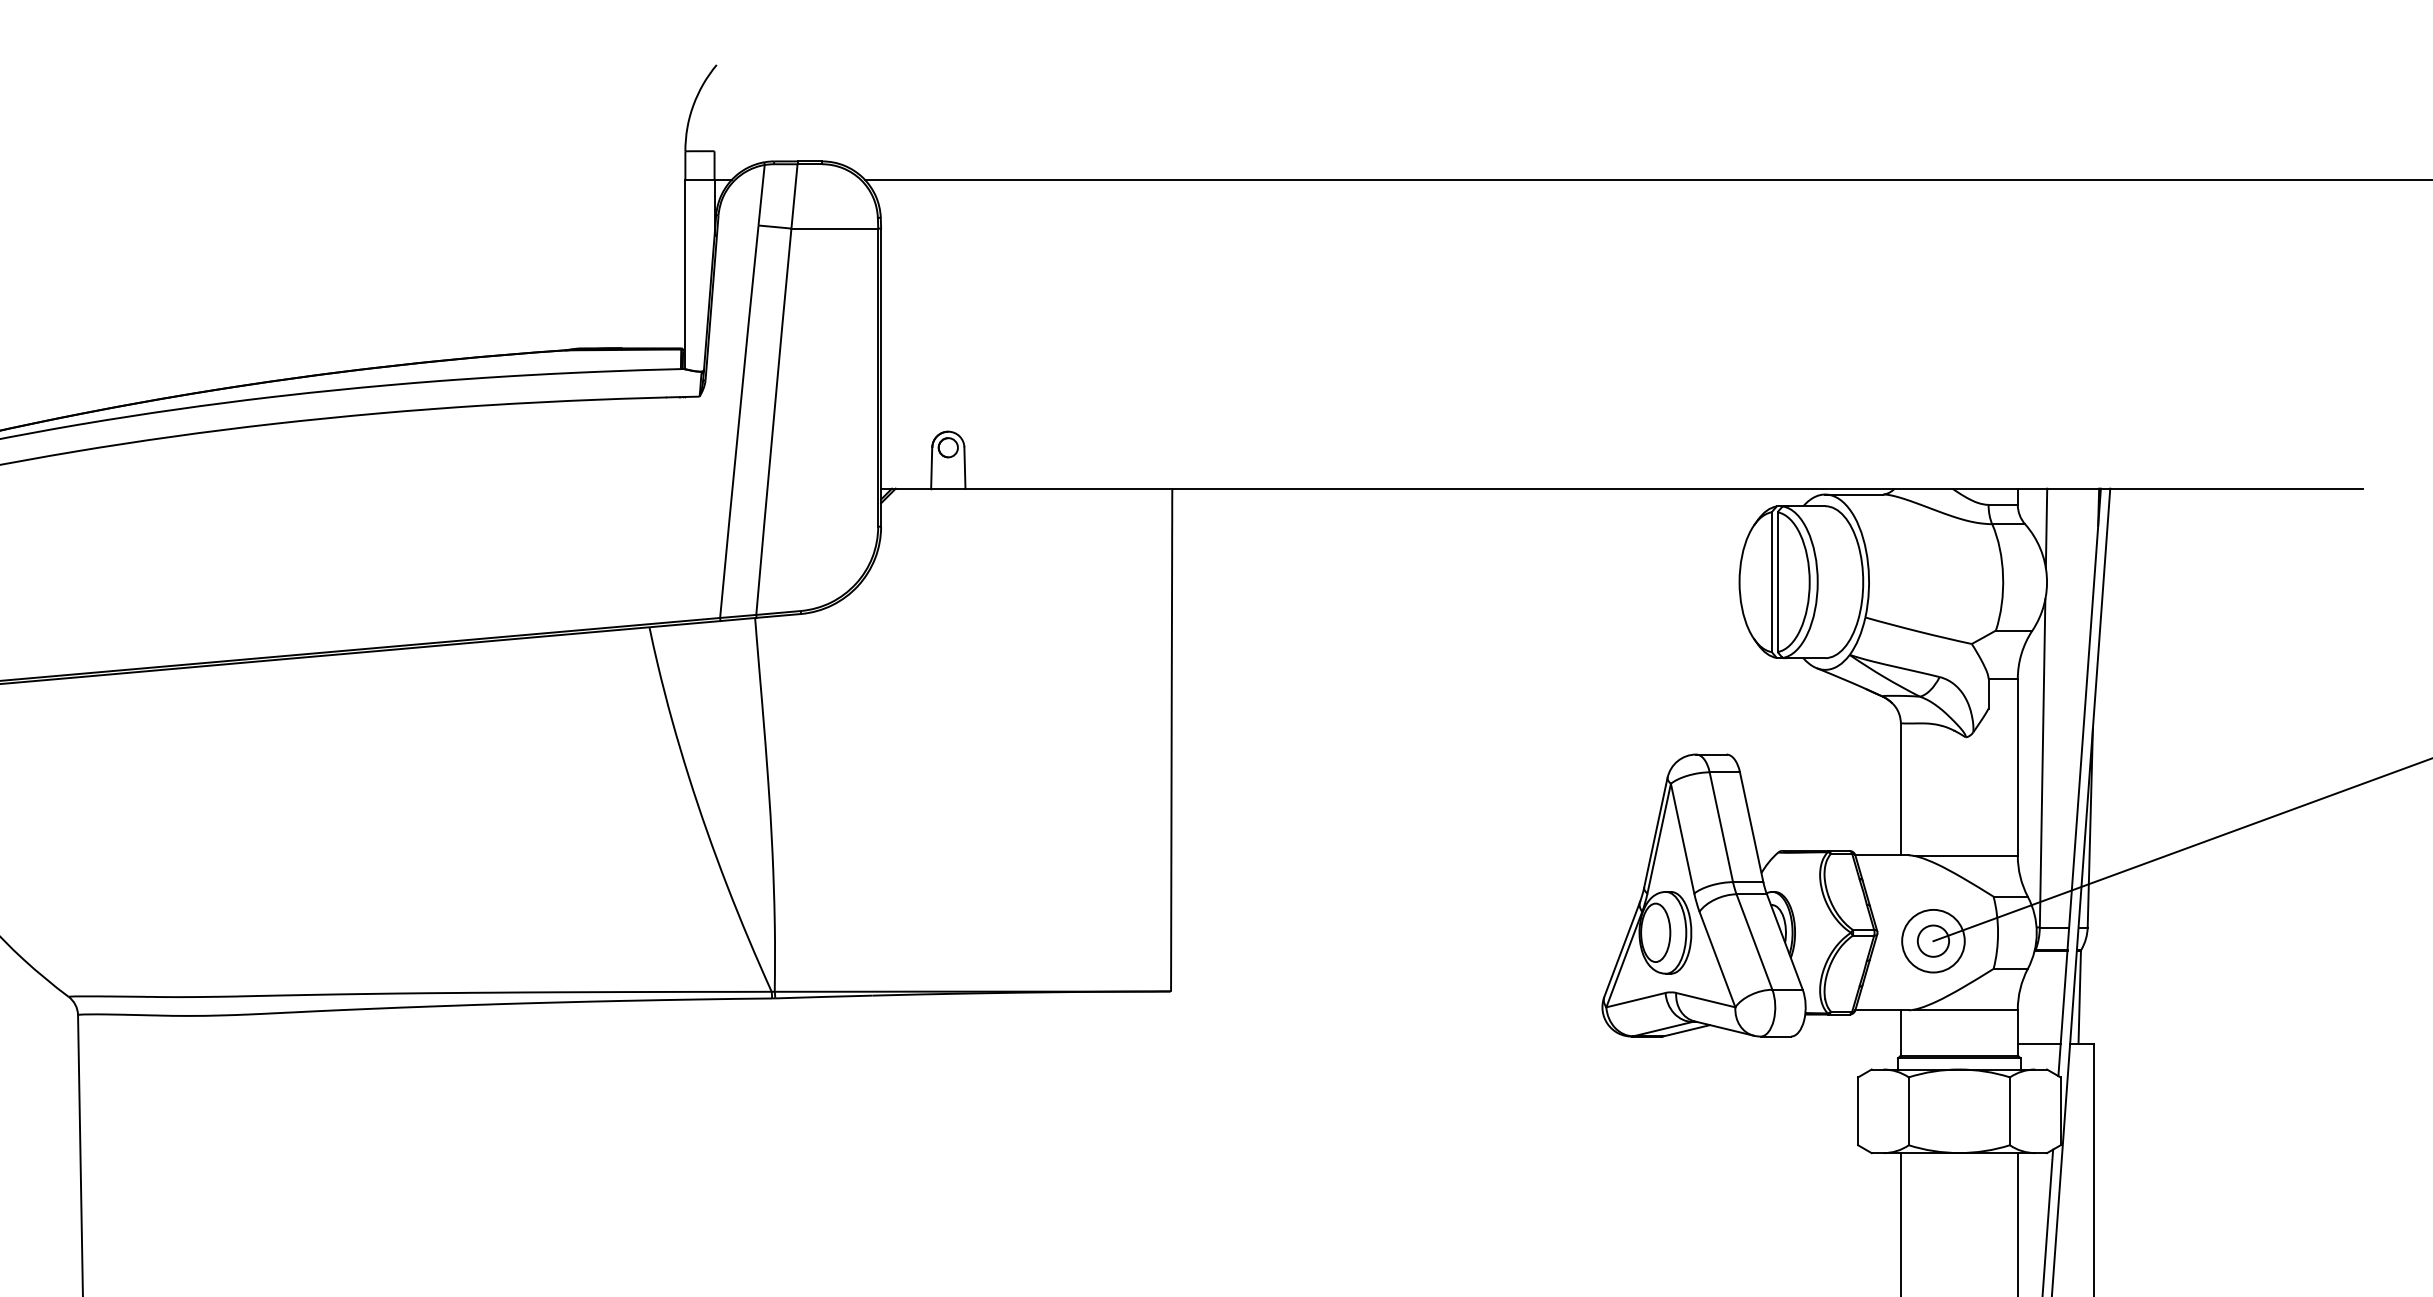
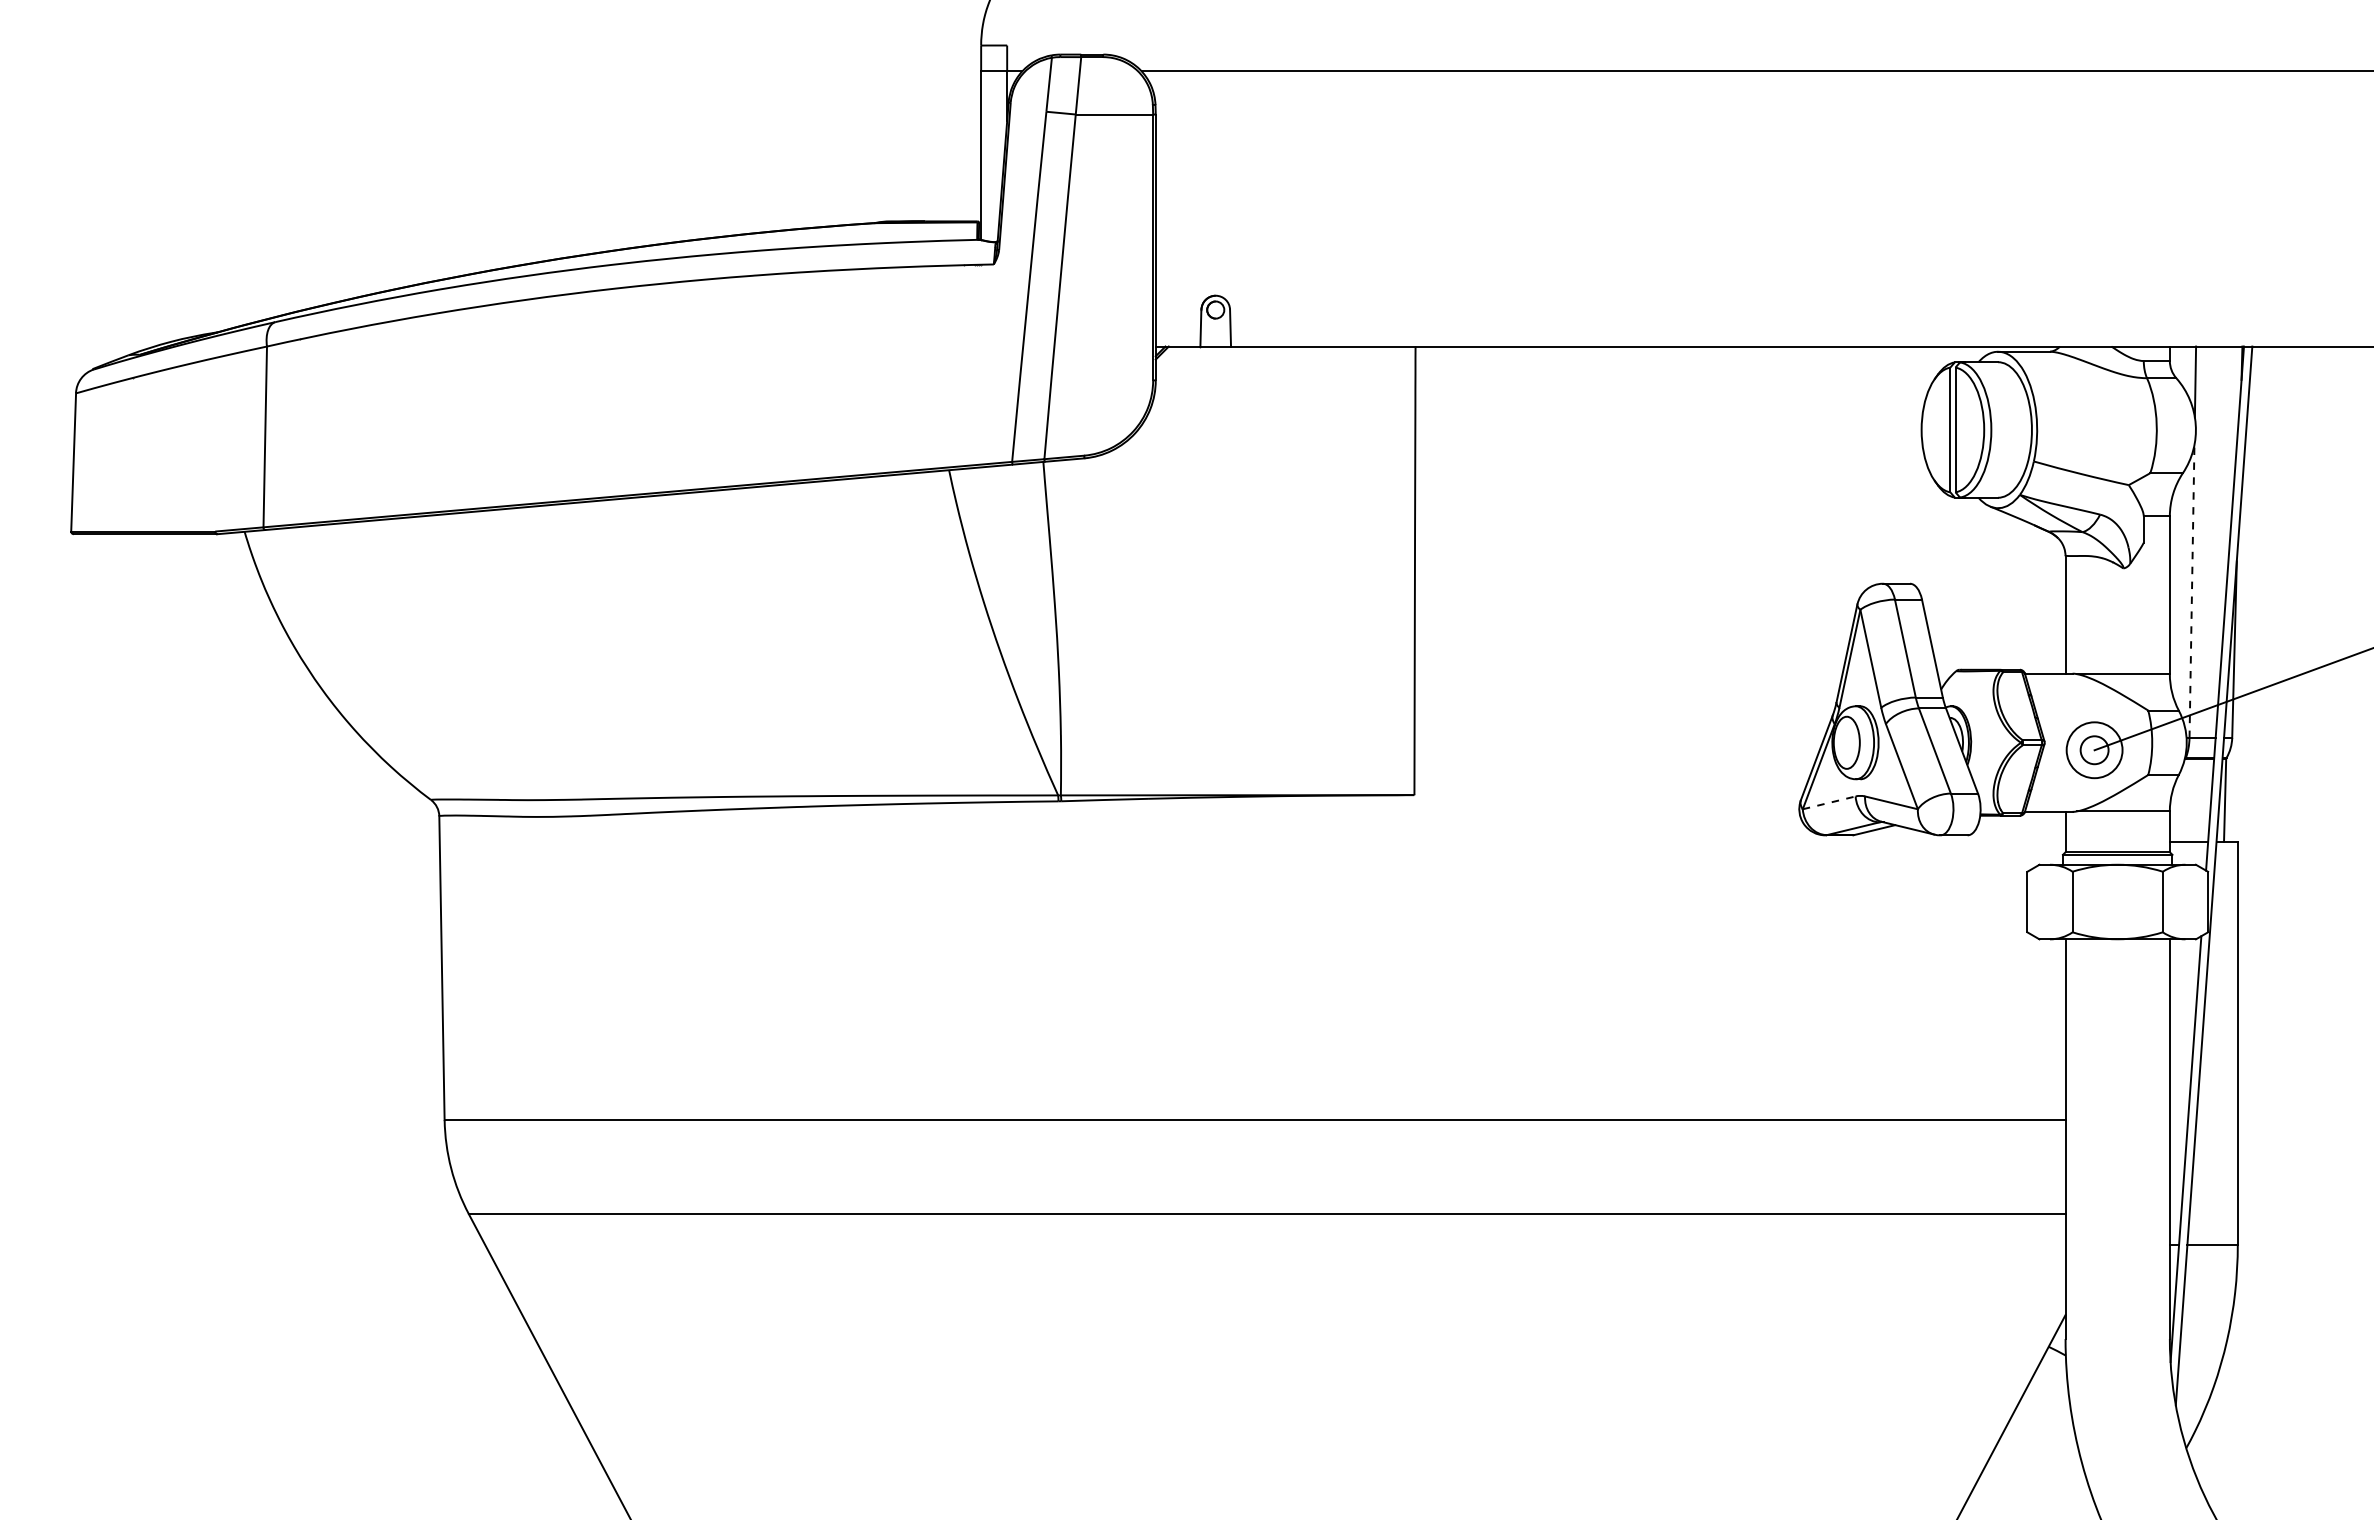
line: (2042, 763) -> (2191, 591), solid -> dashed
line: (1636, 999) -> (1829, 802), solid -> dashed

